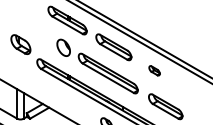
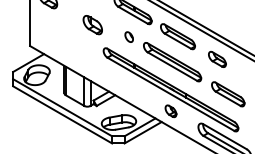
part: (20, 45) -> (92, 25), moved
part: (62, 47) -> (128, 36), size x0.62
part: (154, 70) -> (217, 59), size x1.67

